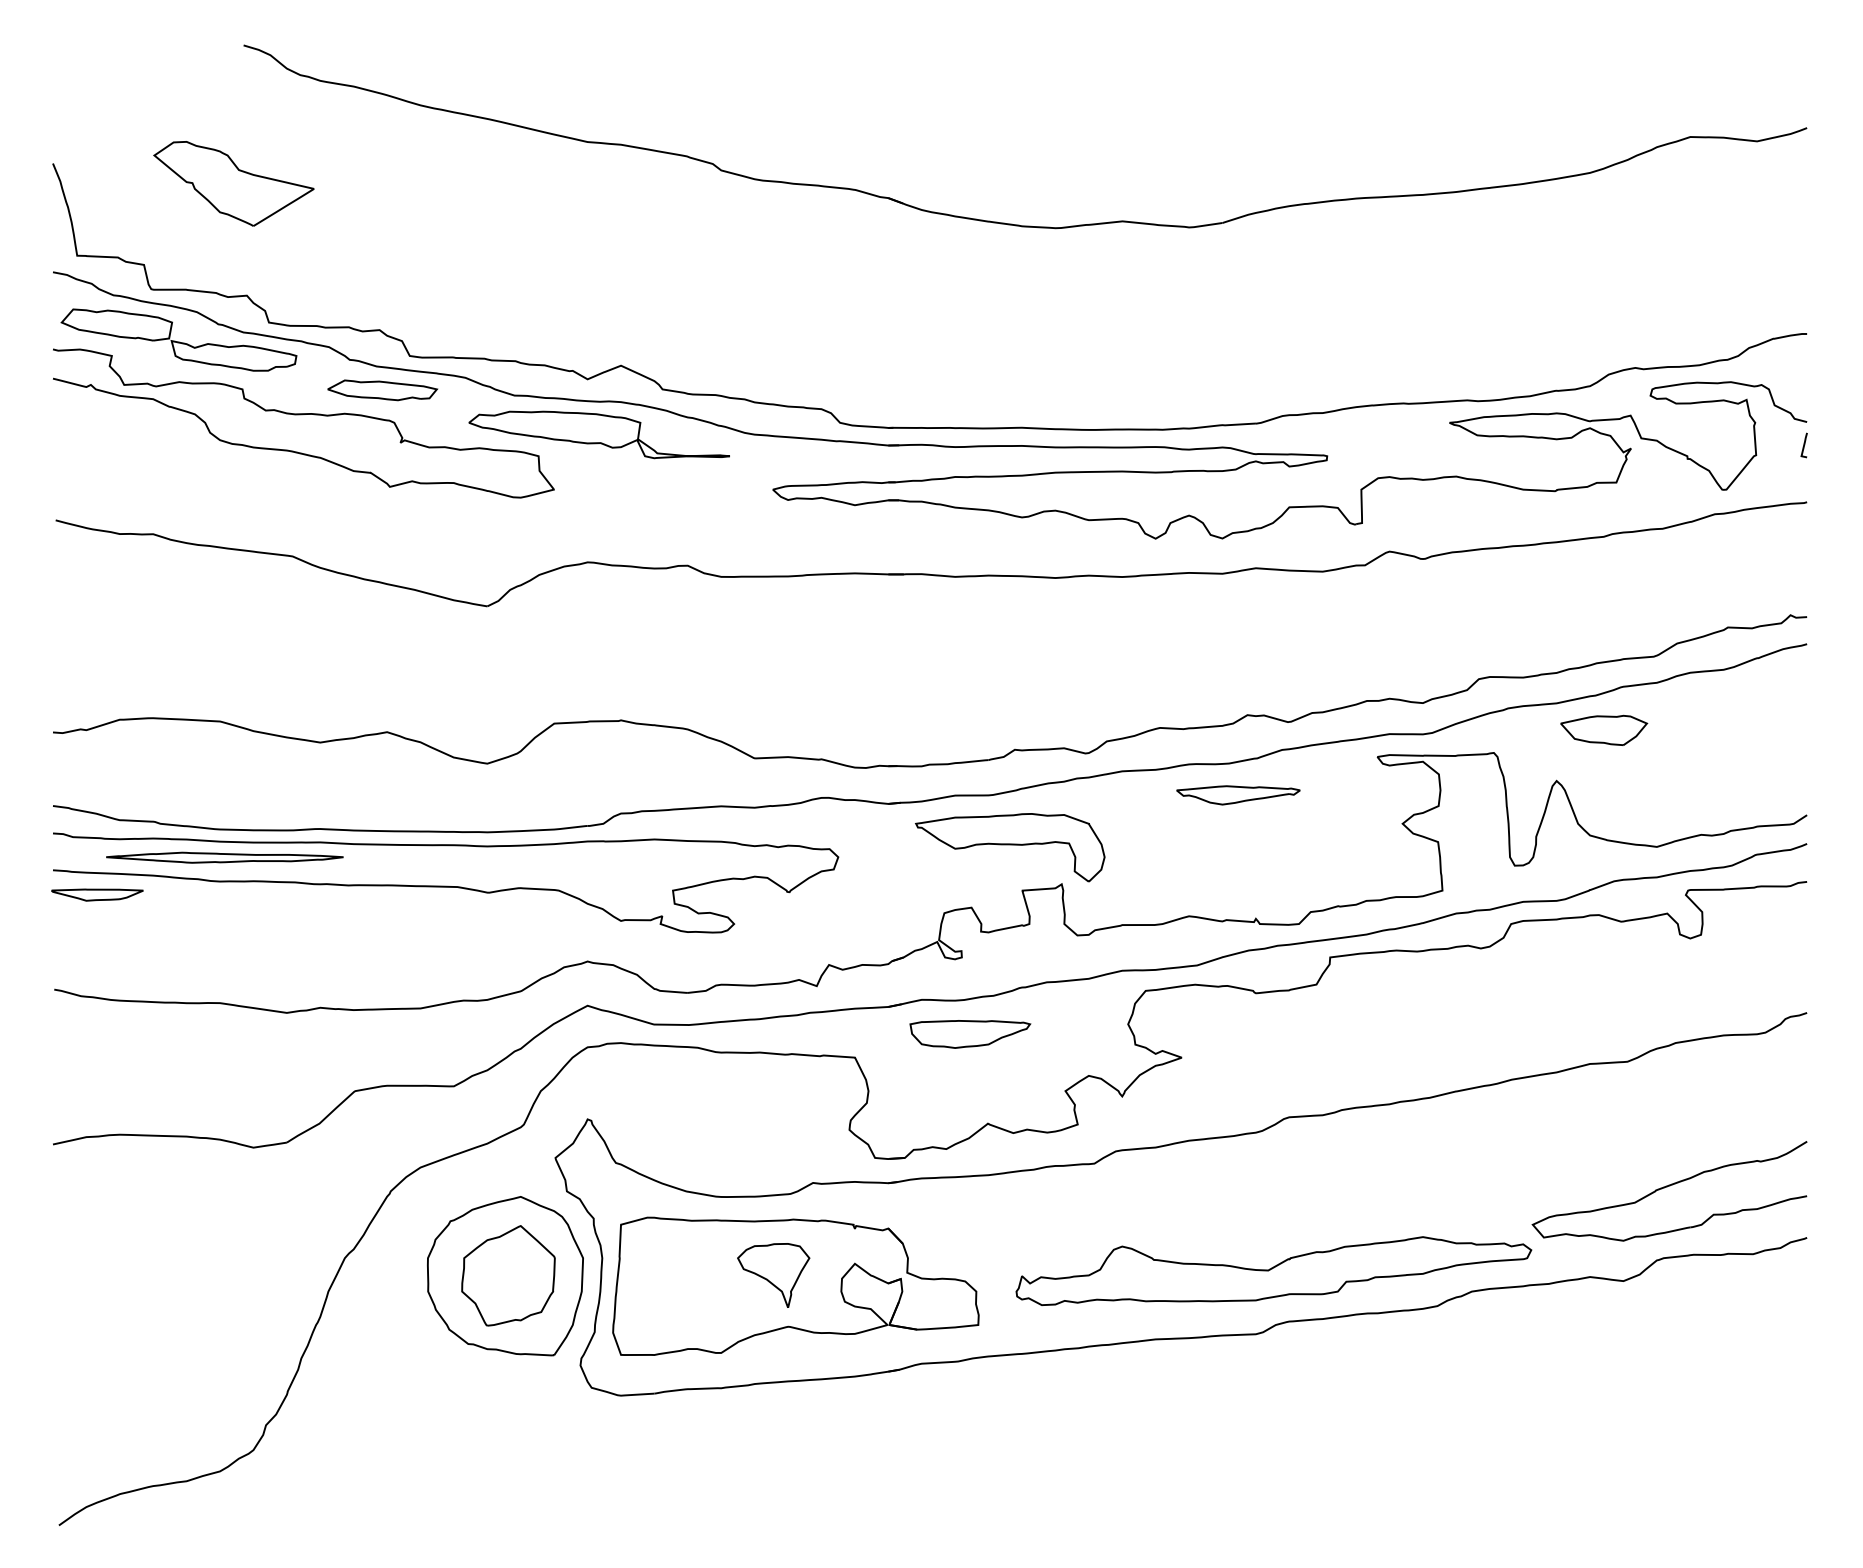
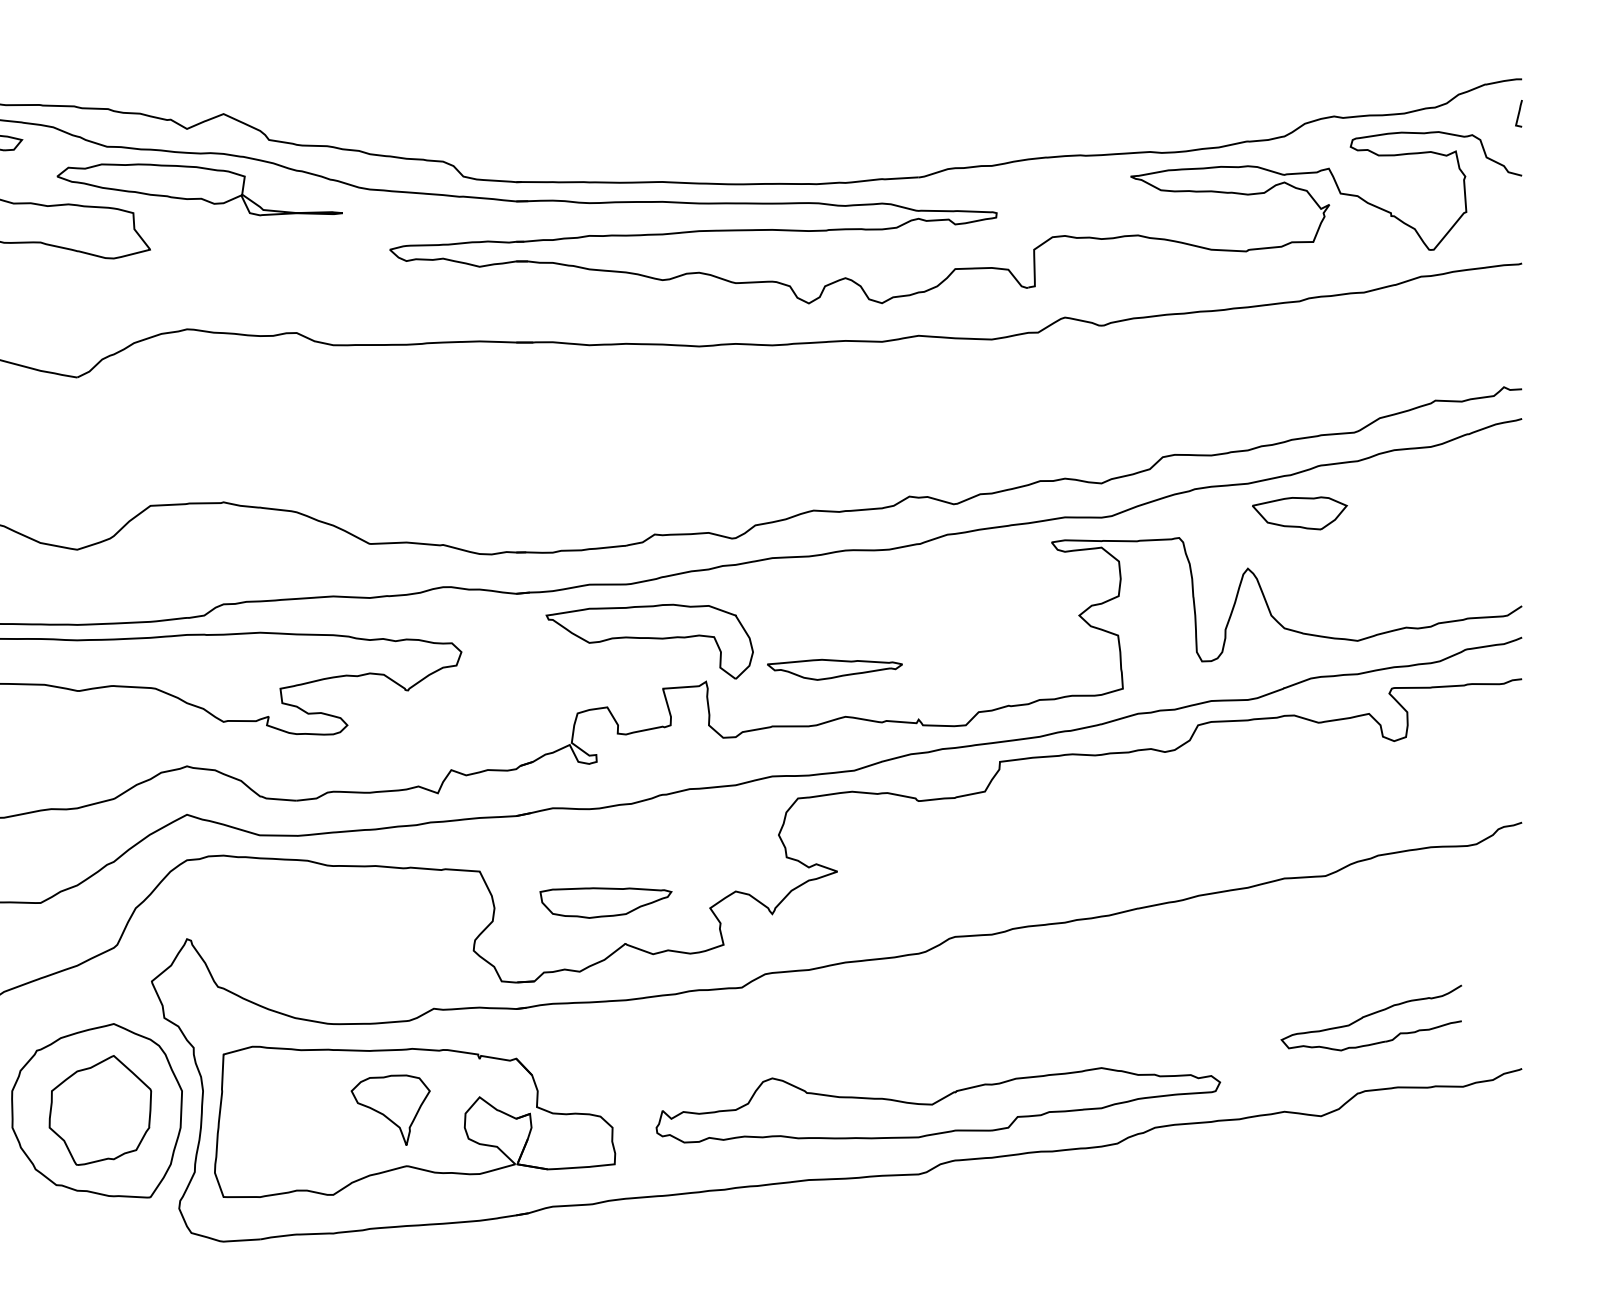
line: (1803, 445) -> (1518, 113), moved
part: (1238, 795) -> (835, 669), moved
part: (970, 1034) -> (606, 903), moved
part: (1669, 1191) -> (1371, 1018), size x0.6

